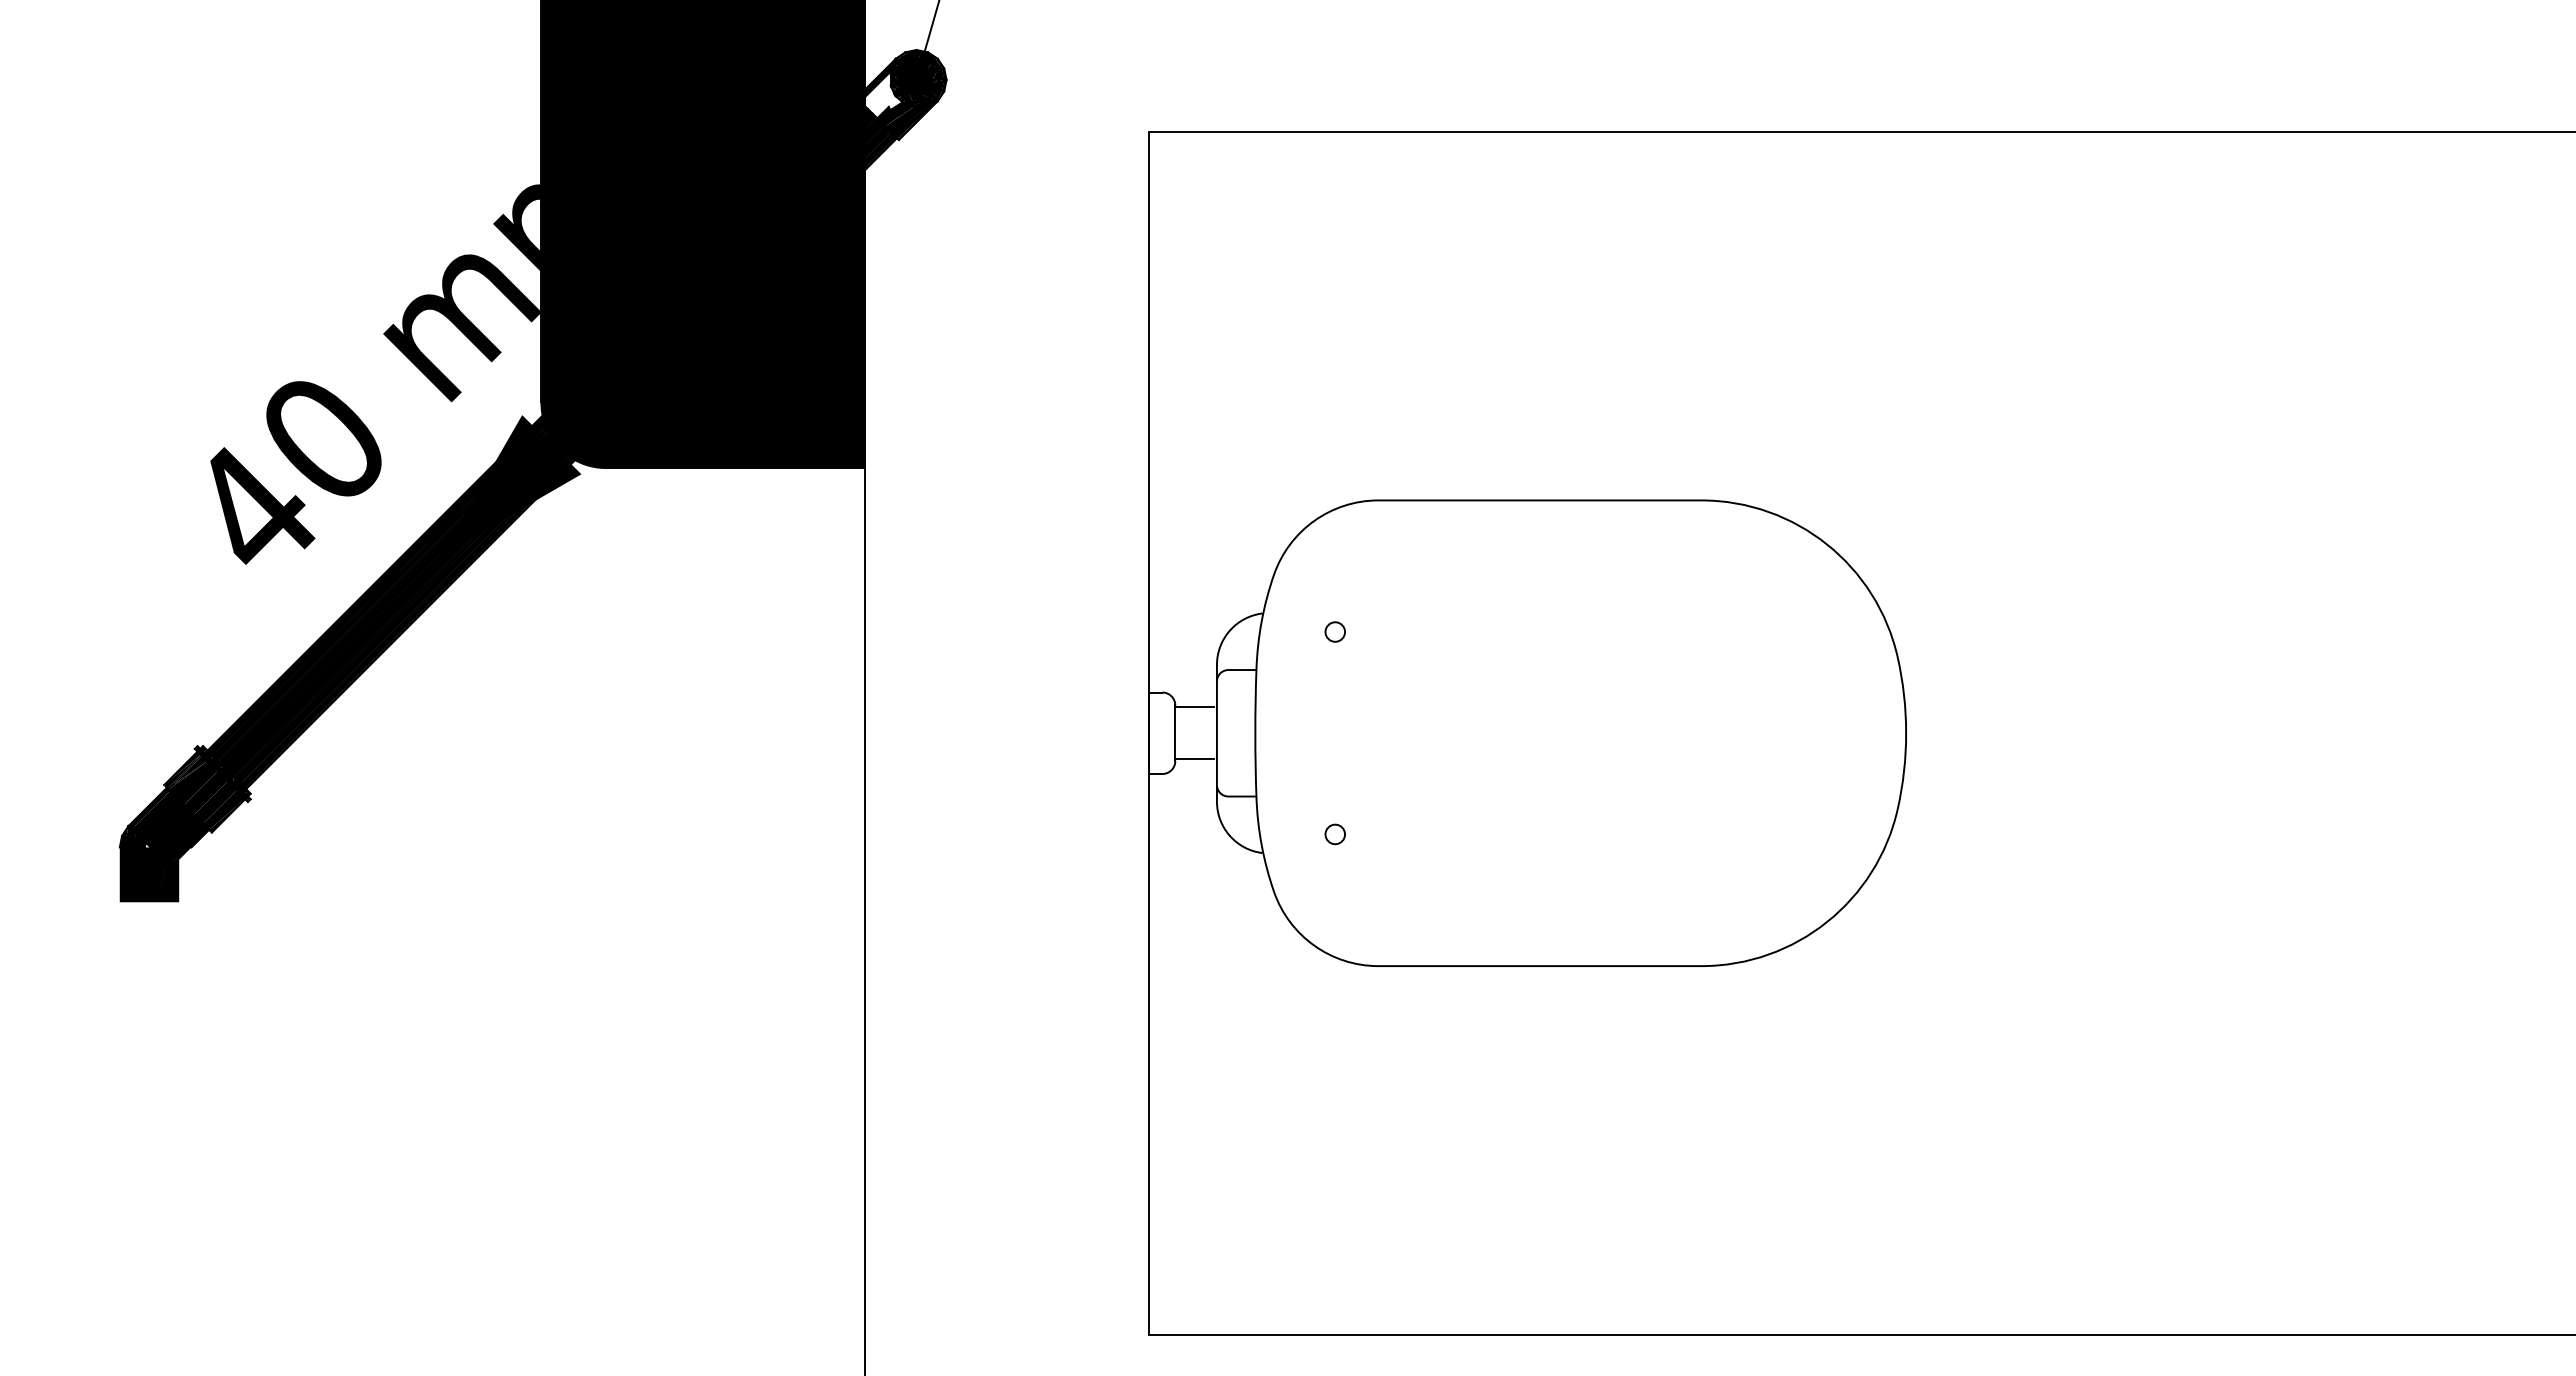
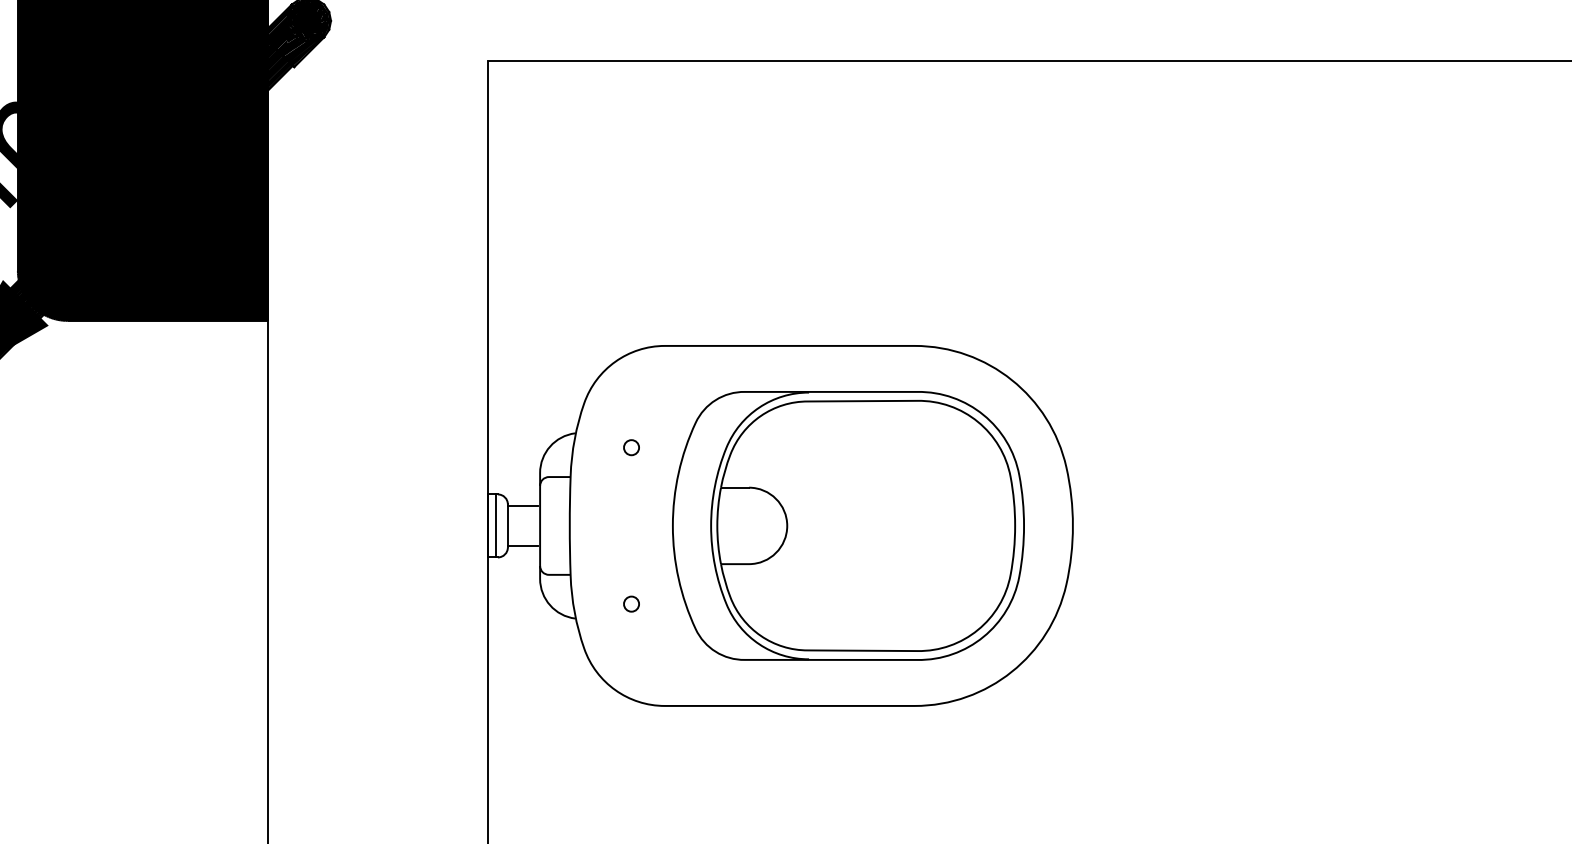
fill: (881, 94) -> (280, 32), added
line: (1159, 733) -> (495, 526), added
part: (1615, 733) -> (848, 526), added

